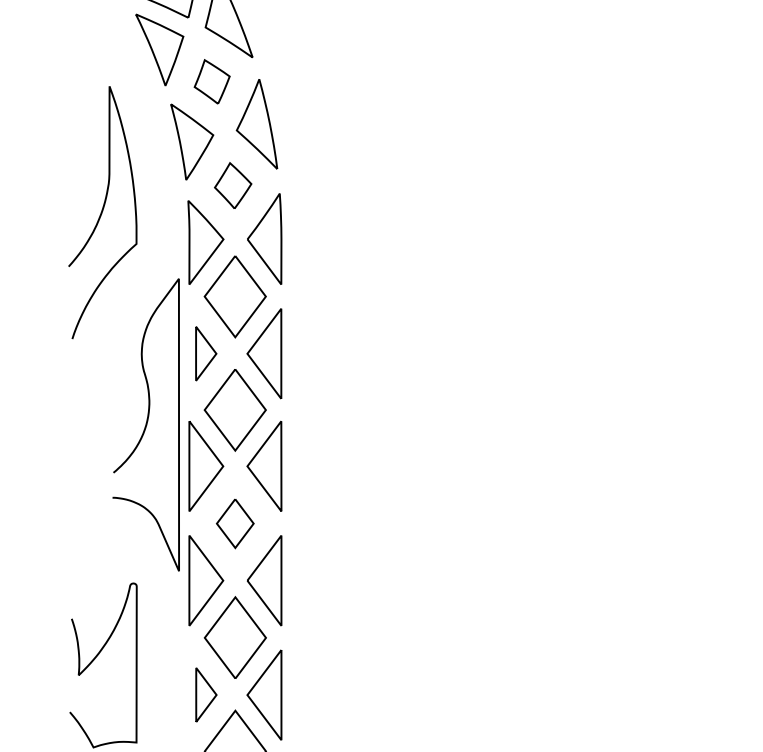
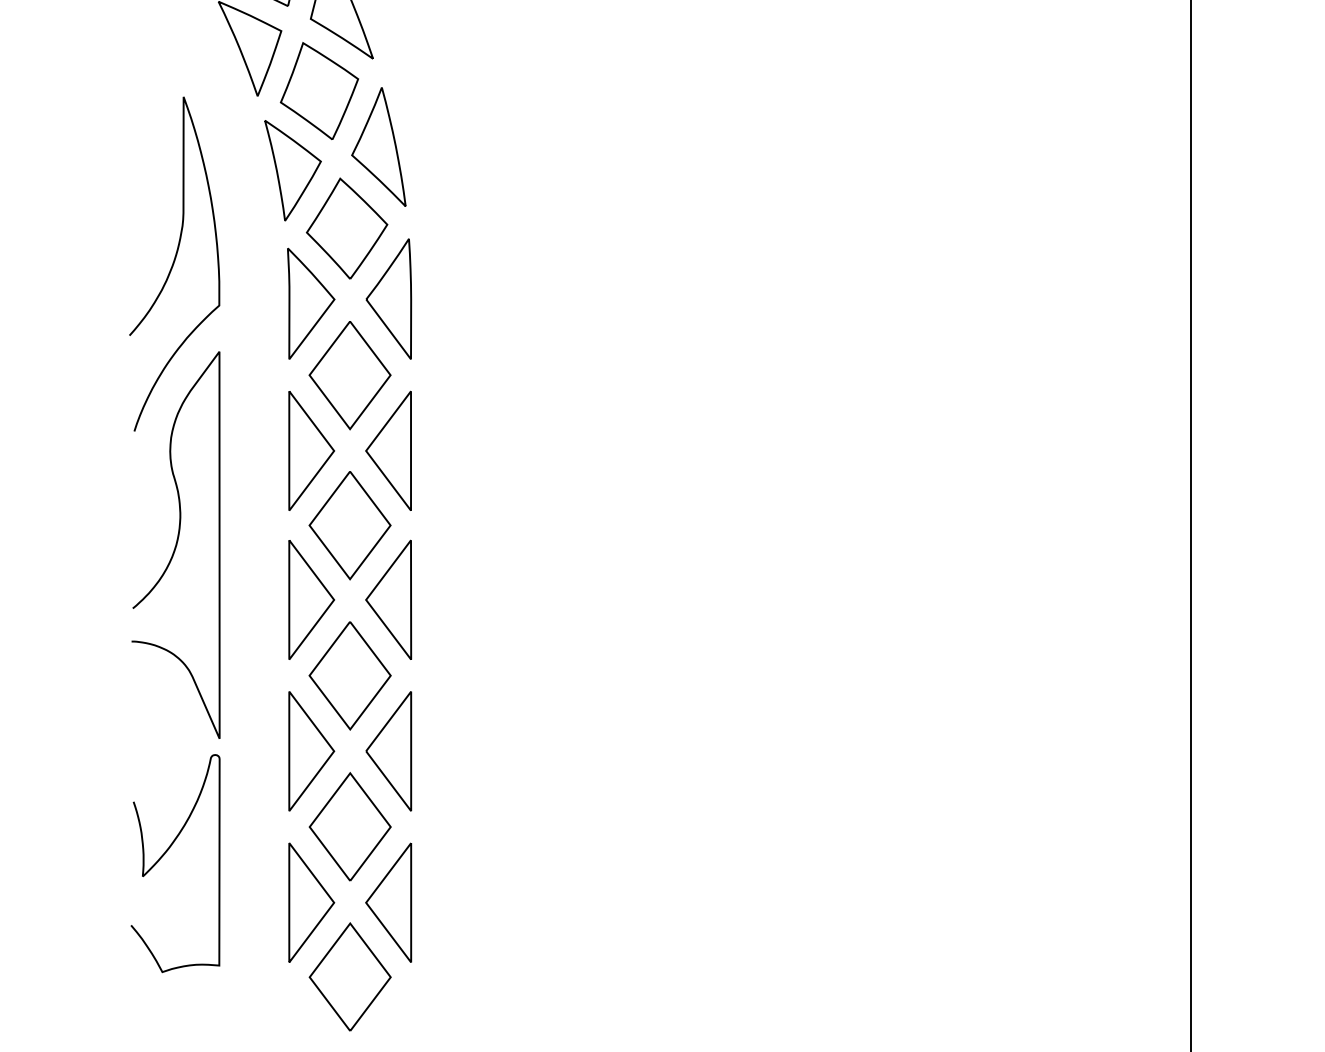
part: (212, 81) -> (319, 90), size x1.67
part: (233, 185) -> (347, 228), size x1.67
part: (206, 353) -> (311, 450), size x1.67
curve: (145, 424) -> (175, 544), moved
part: (234, 523) -> (349, 675), size x1.67
part: (206, 694) -> (311, 902), size x1.67

